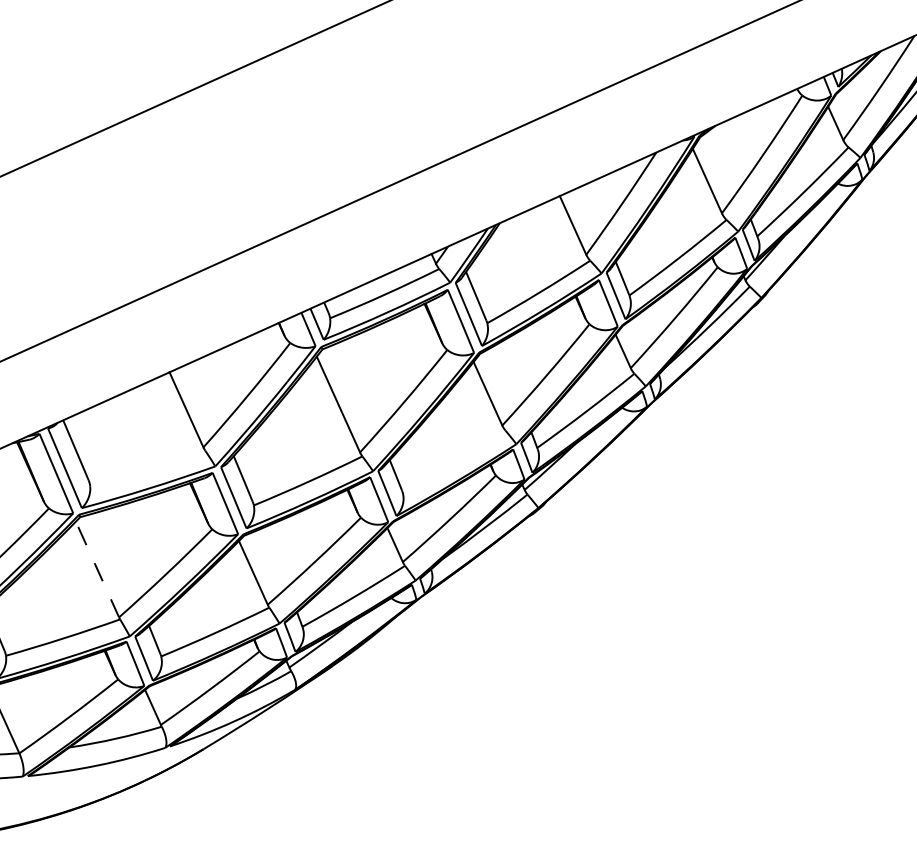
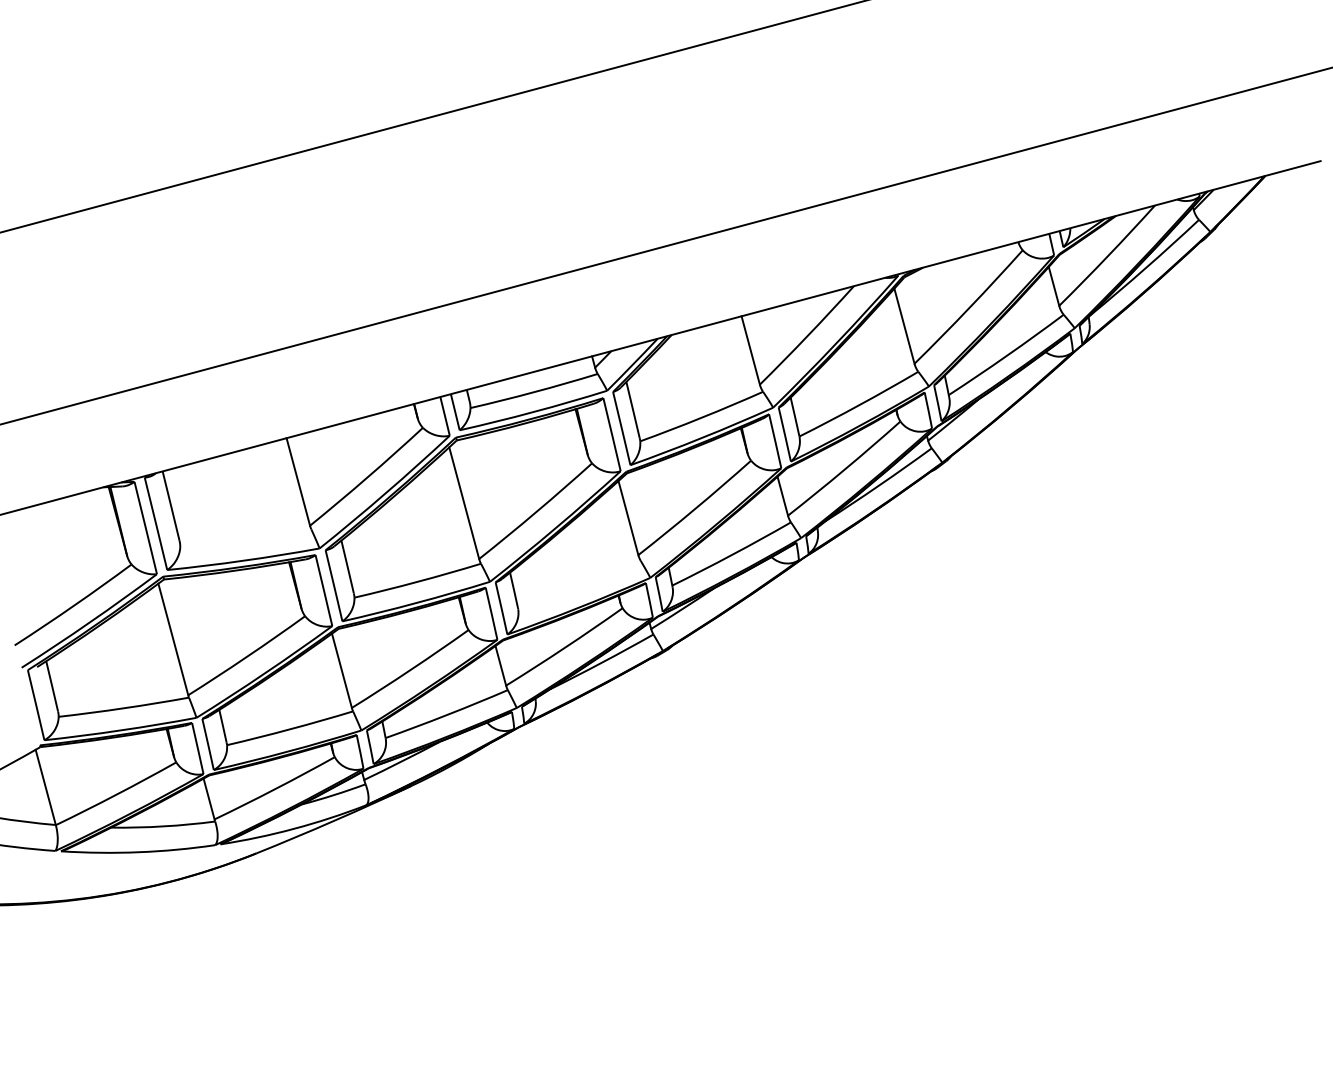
line: (97, 569) -> (173, 639), dashed -> solid

